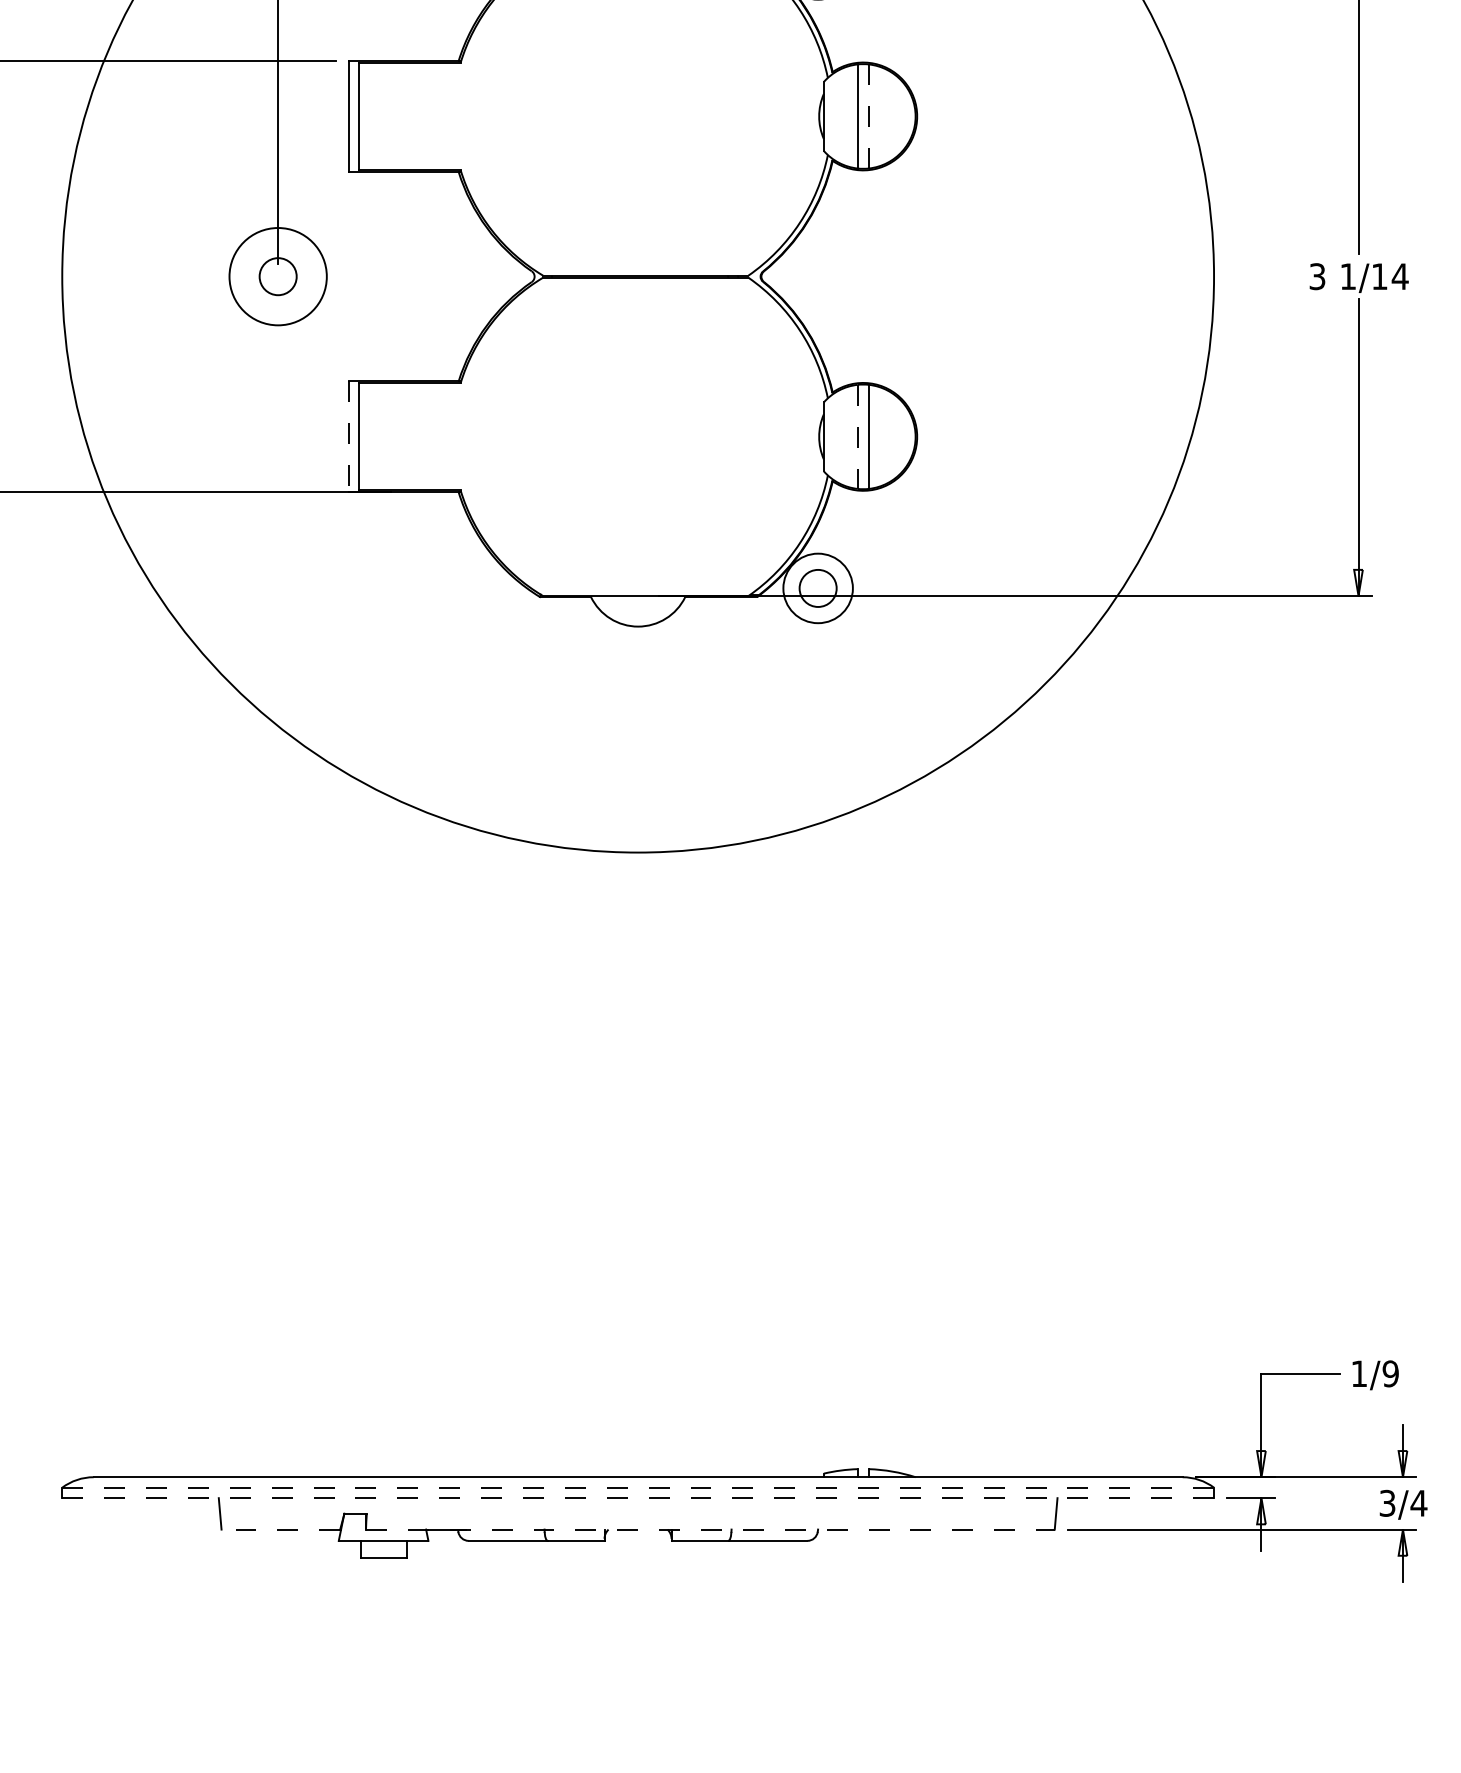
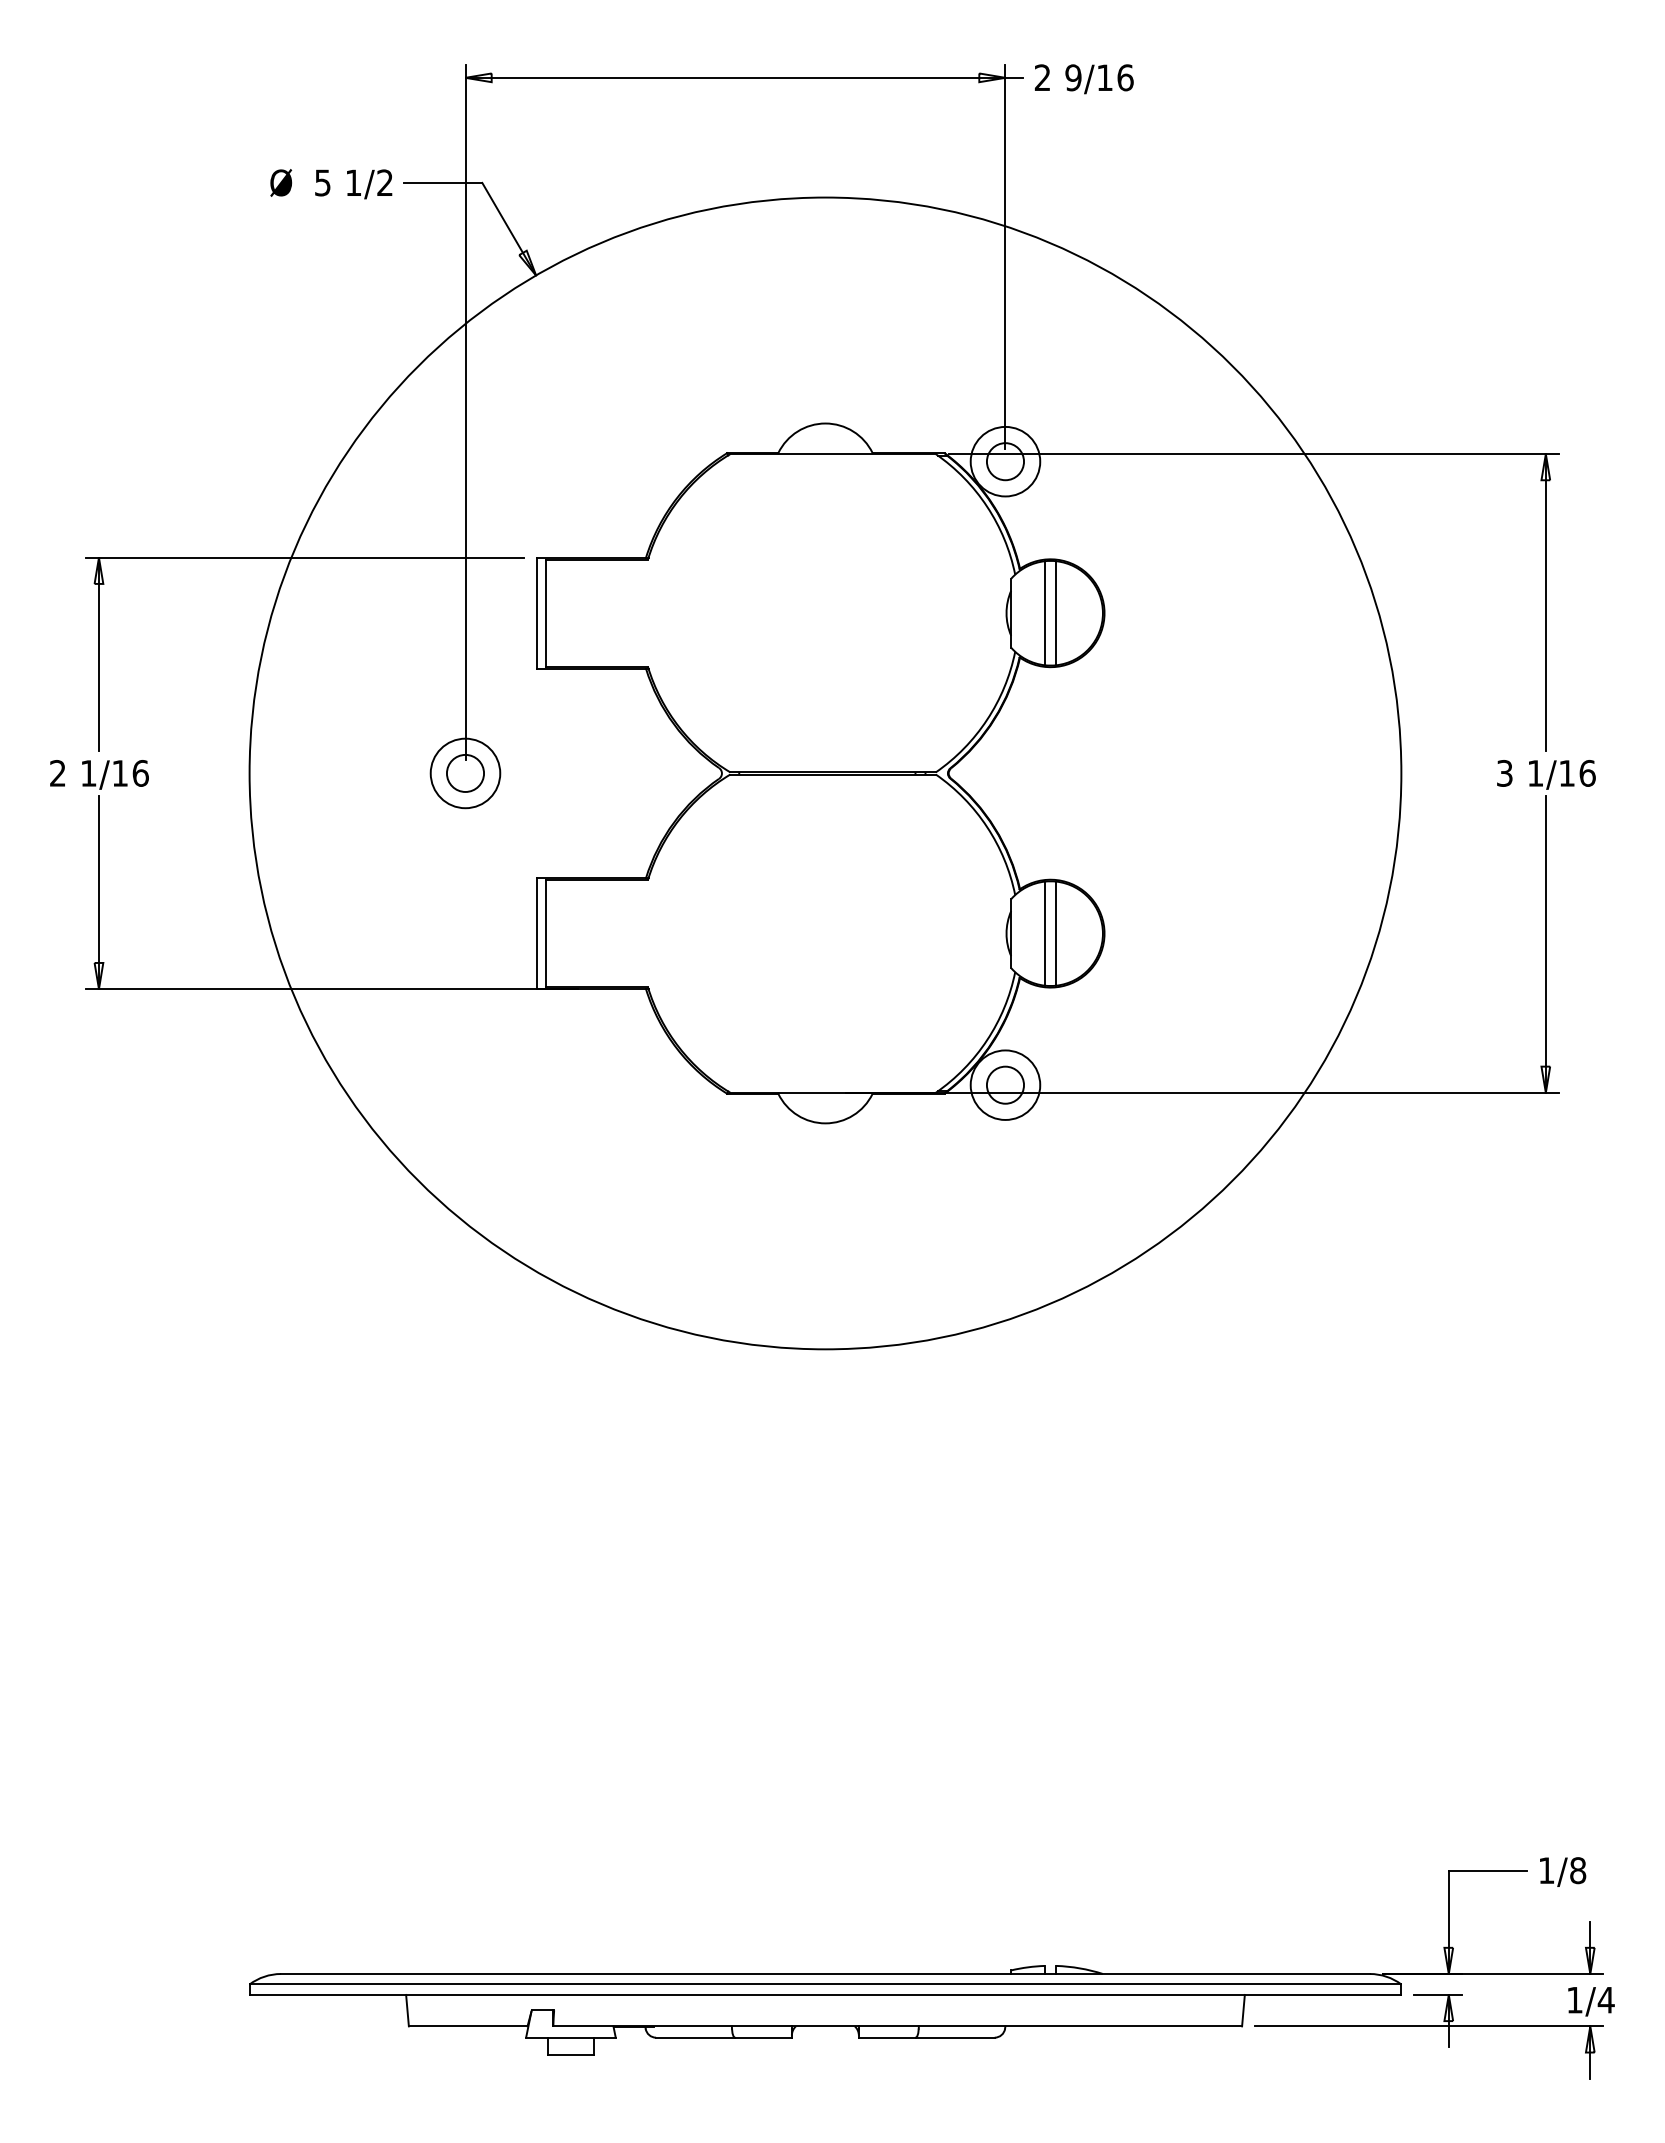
line: (869, 115) -> (1056, 612), dashed -> solid
circle: (278, 276) -> (465, 773), size x0.71
text: (1400, 276) -> (1587, 773), 1/14 -> 1/16
line: (349, 437) -> (536, 934), dashed -> solid
line: (857, 437) -> (1044, 934), dashed -> solid
text: (1391, 1373) -> (1578, 1870), 1/9 -> 1/8
line: (638, 1487) -> (825, 1984), dashed -> solid
line: (638, 1497) -> (825, 1994), dashed -> solid
text: (1387, 1502) -> (1574, 1999), 3/4 -> 1/4
line: (280, 1529) -> (467, 2026), dashed -> solid
line: (711, 1529) -> (898, 2026), dashed -> solid

